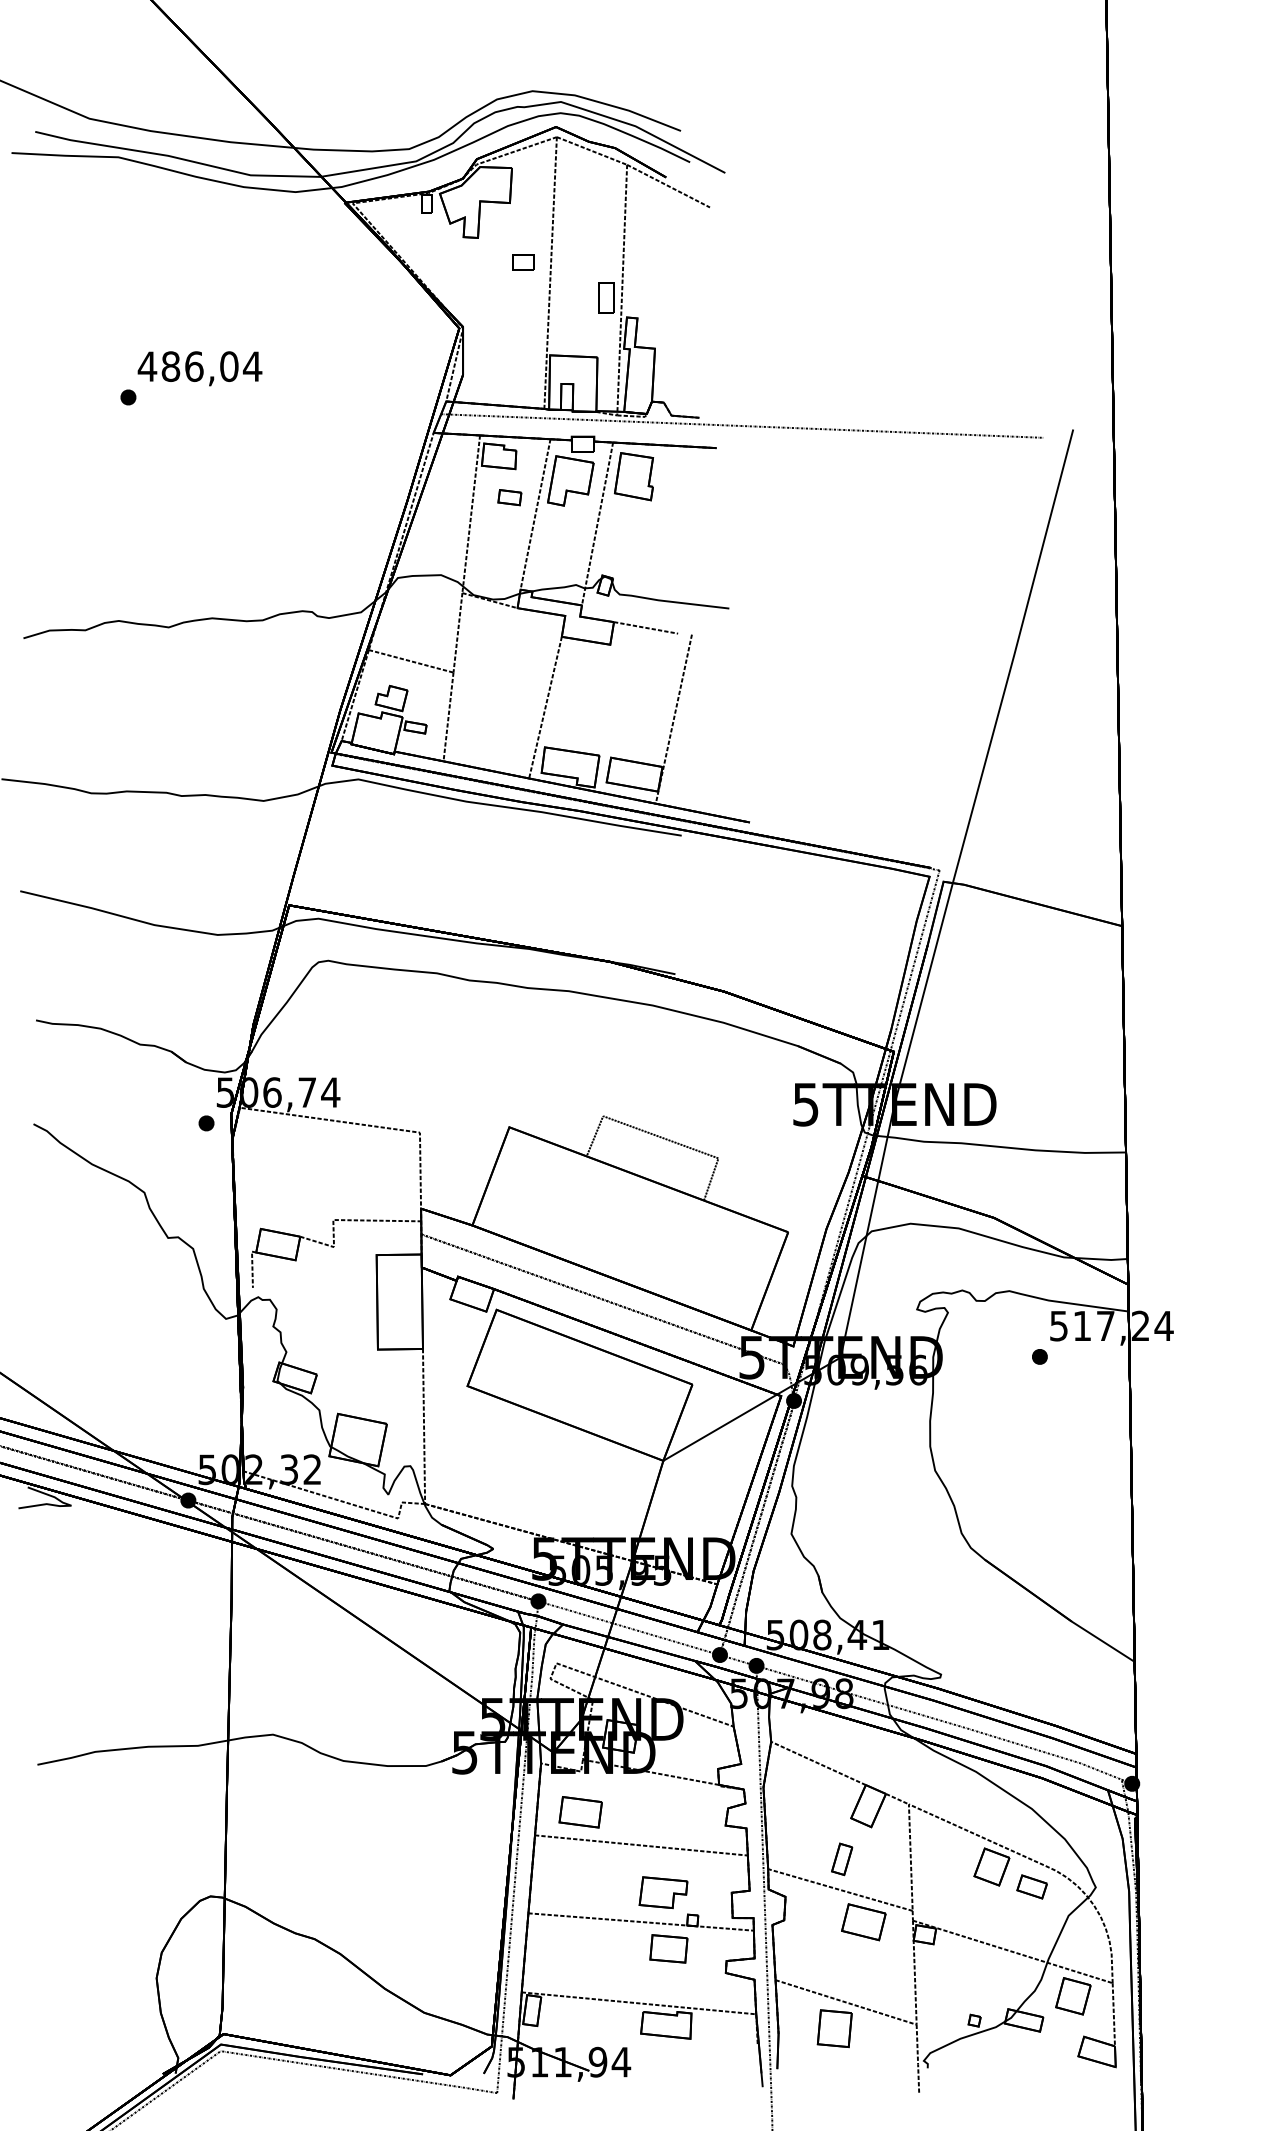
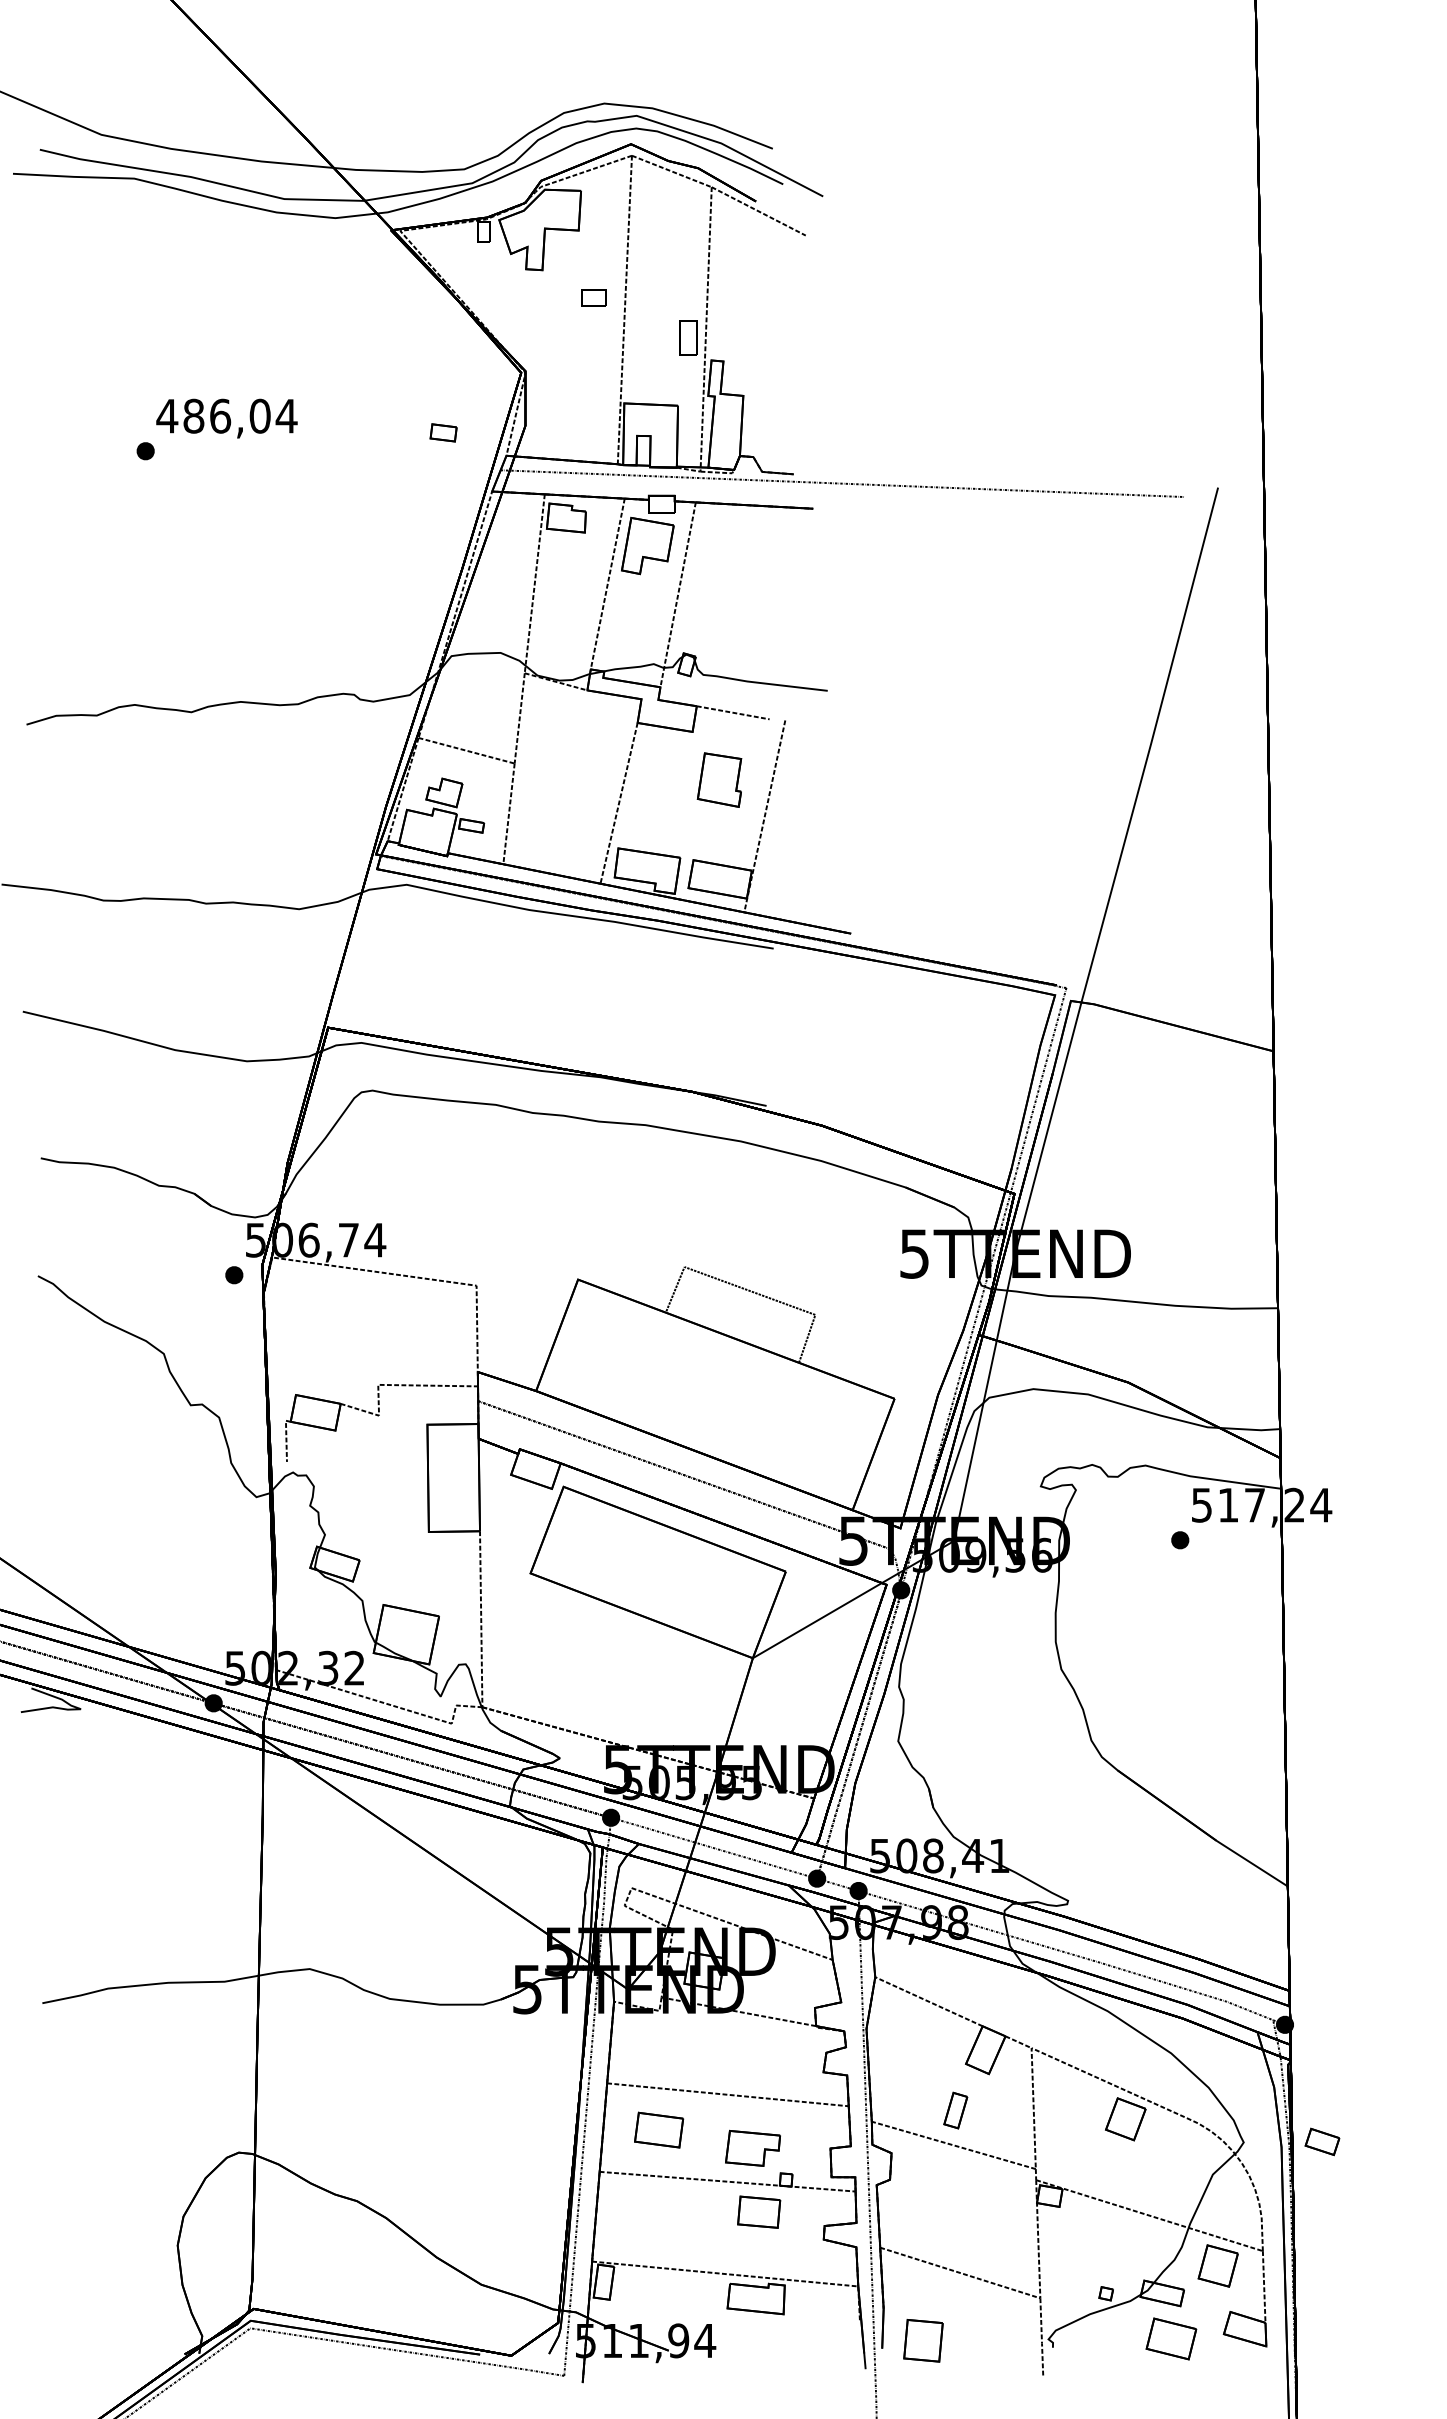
part: (633, 476) -> (719, 779), moved
part: (509, 497) -> (443, 432), moved
part: (581, 1811) -> (659, 2129), moved
part: (1032, 1886) -> (1322, 2141), moved
part: (863, 1921) -> (1171, 2338), moved
part: (834, 2028) -> (923, 2340), moved

